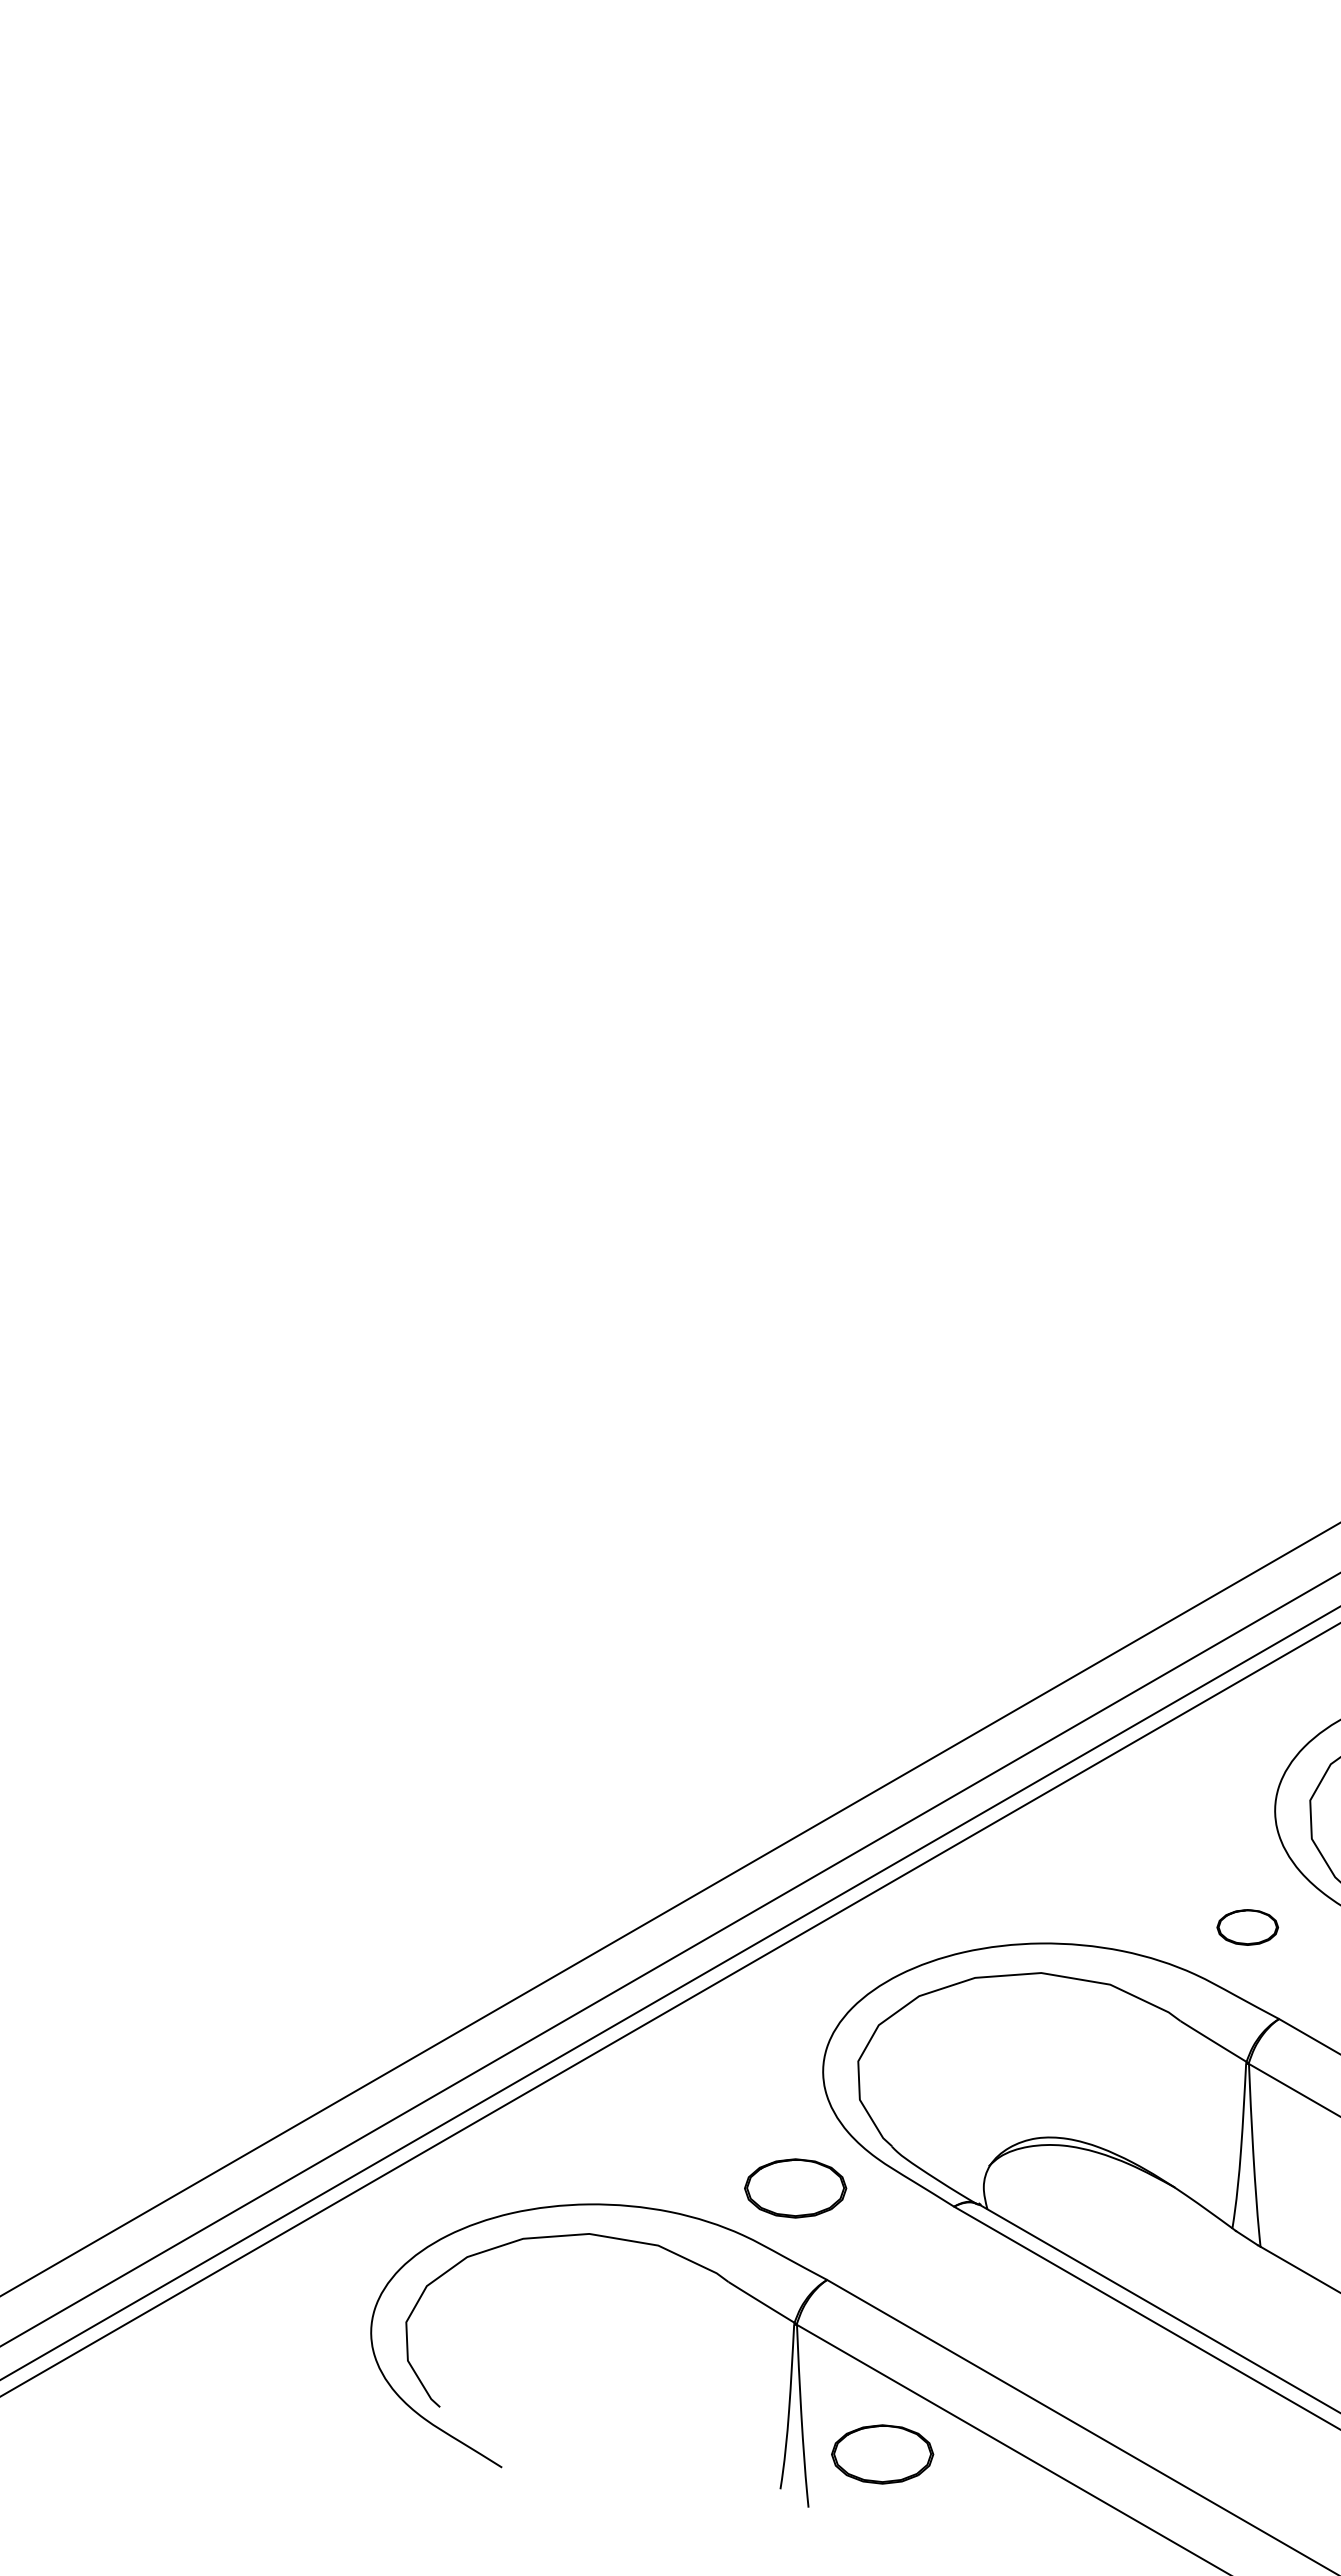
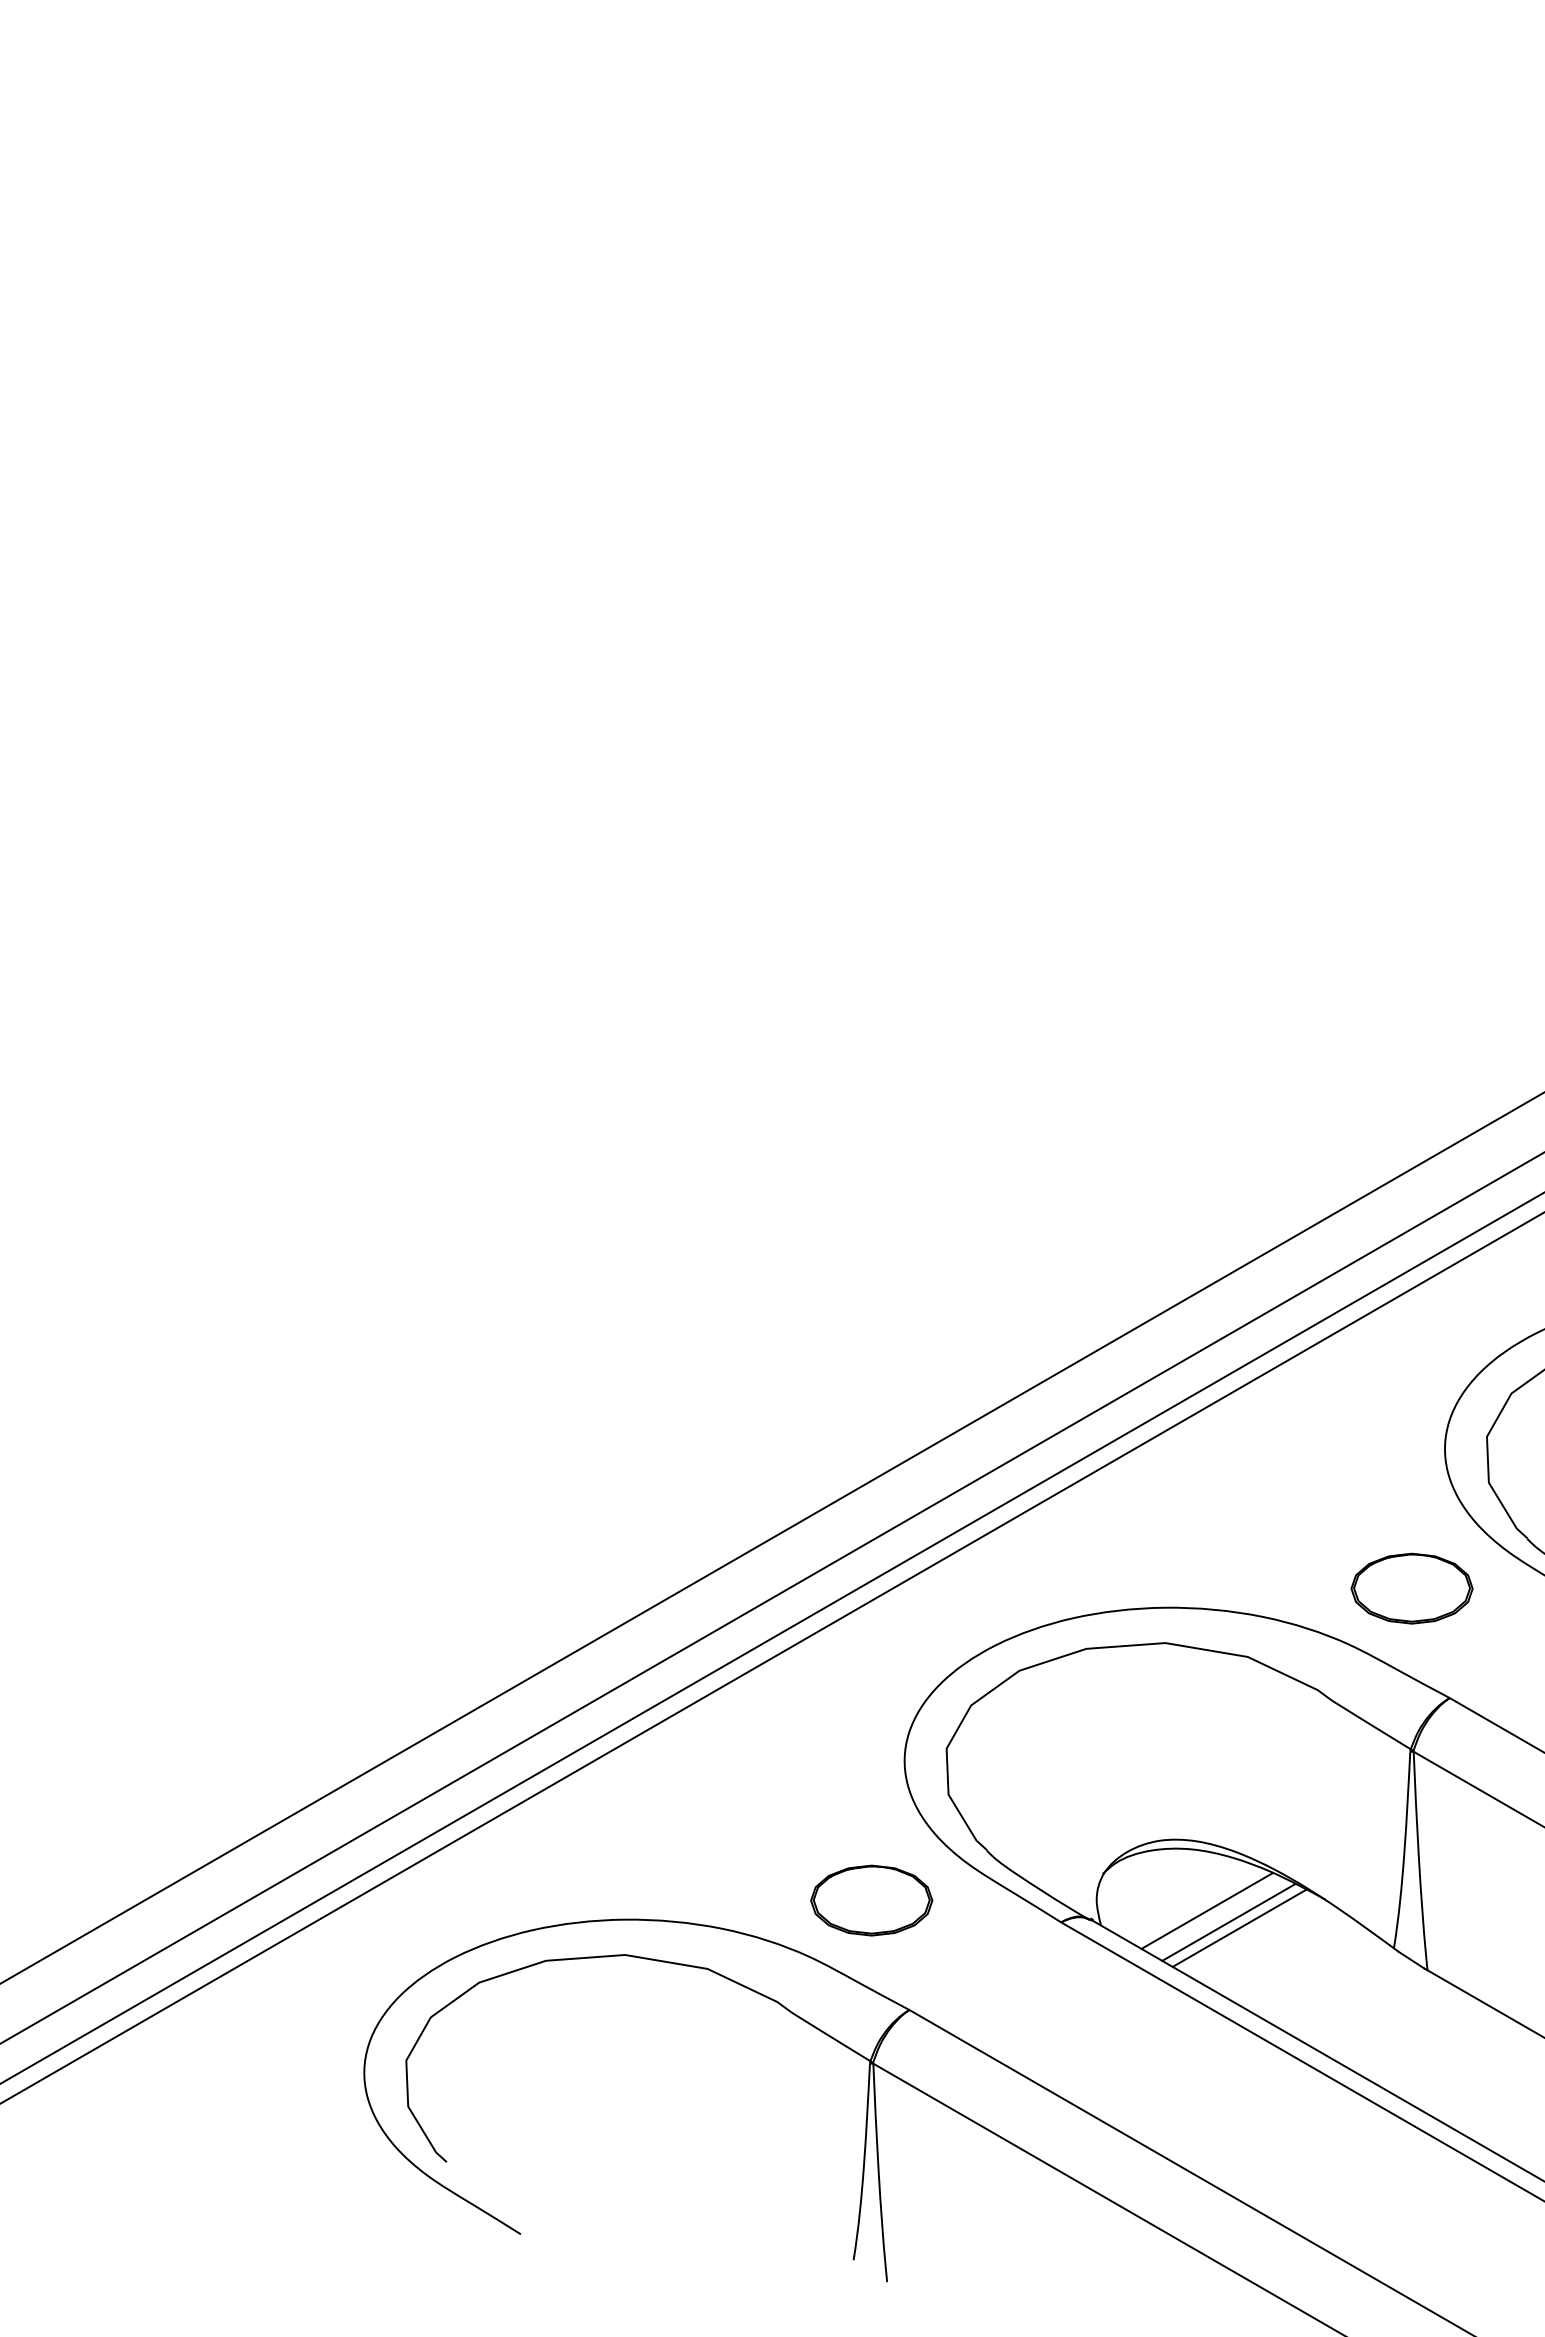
part: (1247, 1927) -> (1411, 1588), size x1.67
line: (1076, 2196) -> (1207, 1910), added
line: (1093, 2206) -> (1227, 1922), added
line: (1103, 2211) -> (1239, 1928), added
part: (882, 2454) -> (975, 2218), removed

